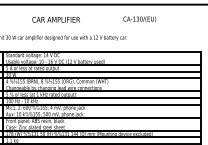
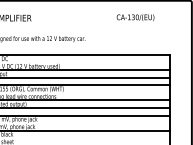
text: (139, 19) -> (135, 17), moved

